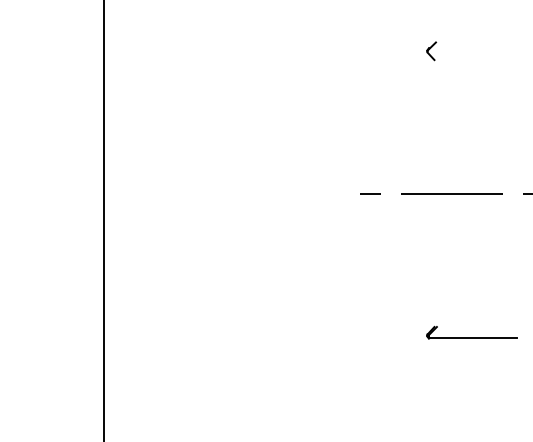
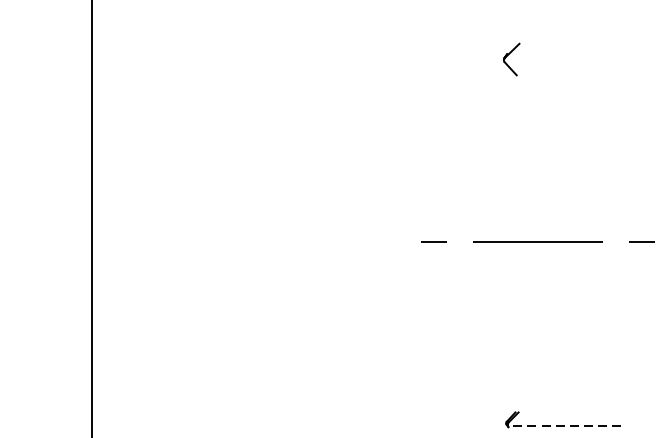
part: (431, 51) -> (511, 59), size x1.4
line: (472, 337) -> (564, 425), solid -> dashed

